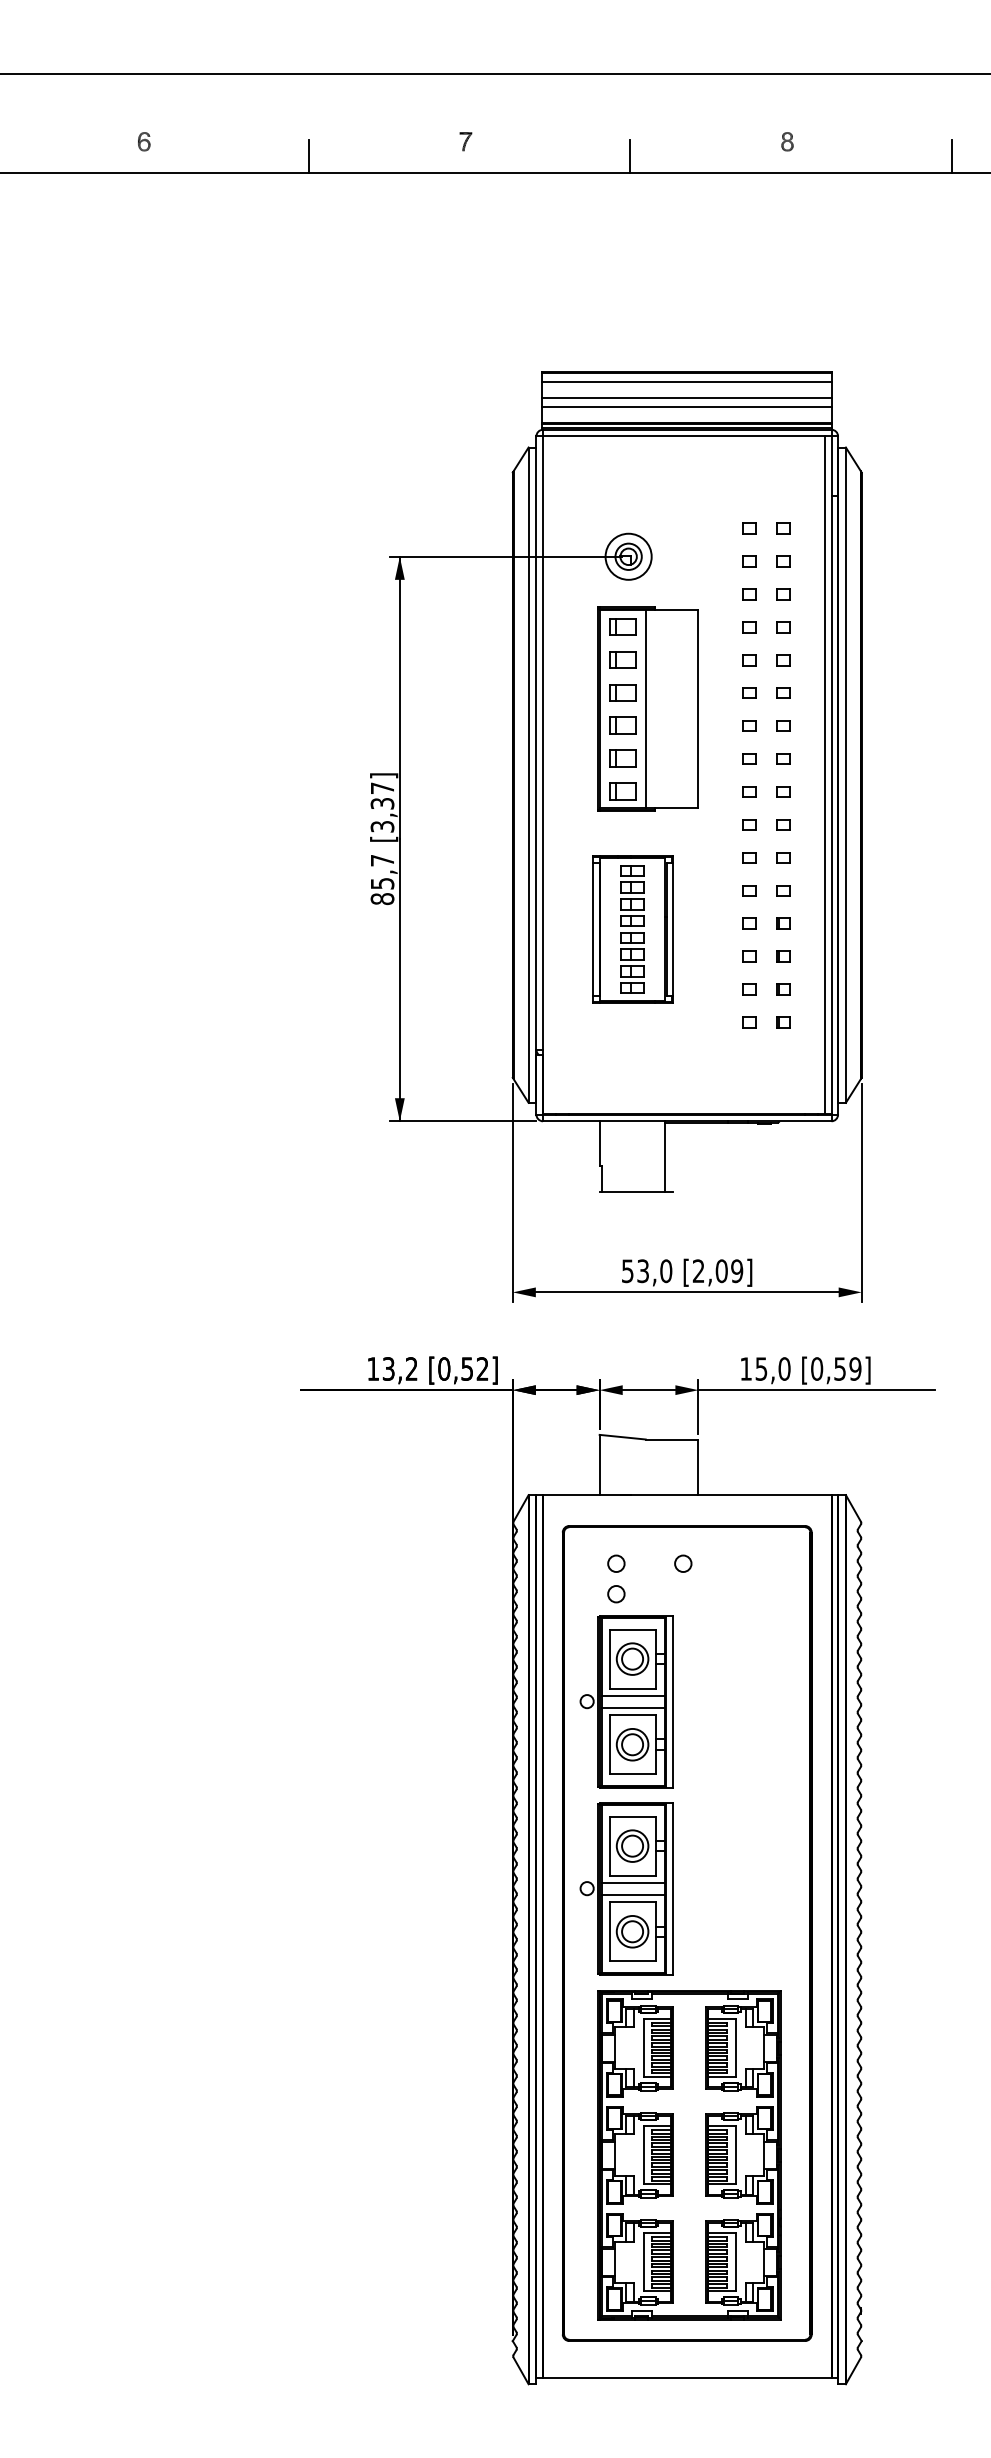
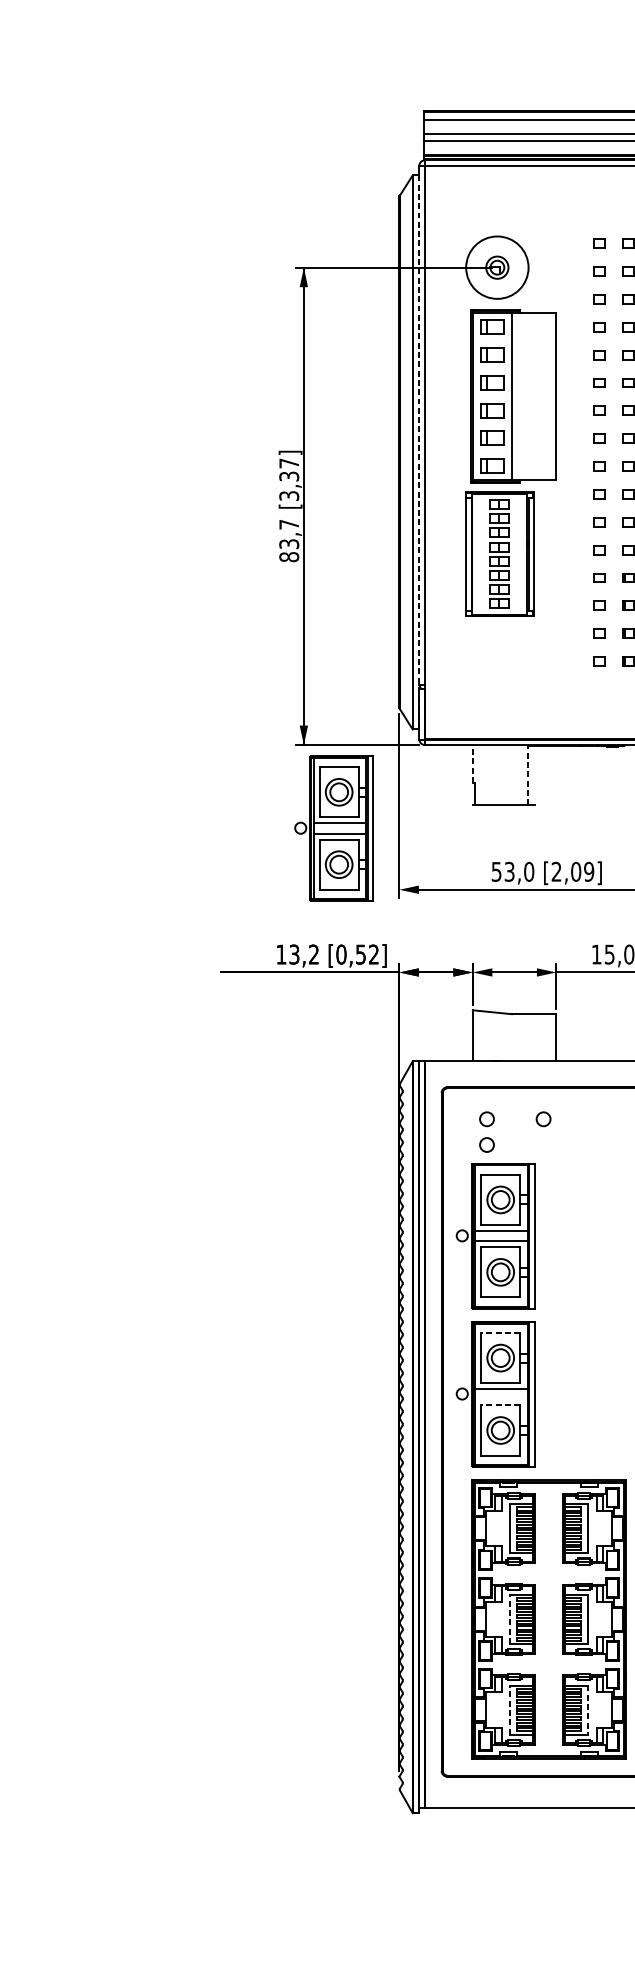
circle: (628, 556) -> (497, 267), size x1.6
line: (536, 775) -> (419, 452), solid -> dashed
text: (381, 883) -> (288, 543), 85,7 -> 83,7
part: (632, 929) -> (499, 554), moved
line: (599, 1143) -> (472, 763), solid -> dashed
line: (664, 1156) -> (527, 774), solid -> dashed
part: (435, 1219) -> (334, 828), added
line: (632, 1816) -> (500, 1333), solid -> dashed
line: (633, 1895) -> (501, 1399), removed
line: (632, 1902) -> (500, 1405), solid -> dashed
line: (643, 2155) -> (509, 1619), solid -> dashed
line: (643, 2262) -> (509, 1710), solid -> dashed
line: (735, 2262) -> (587, 1710), solid -> dashed

